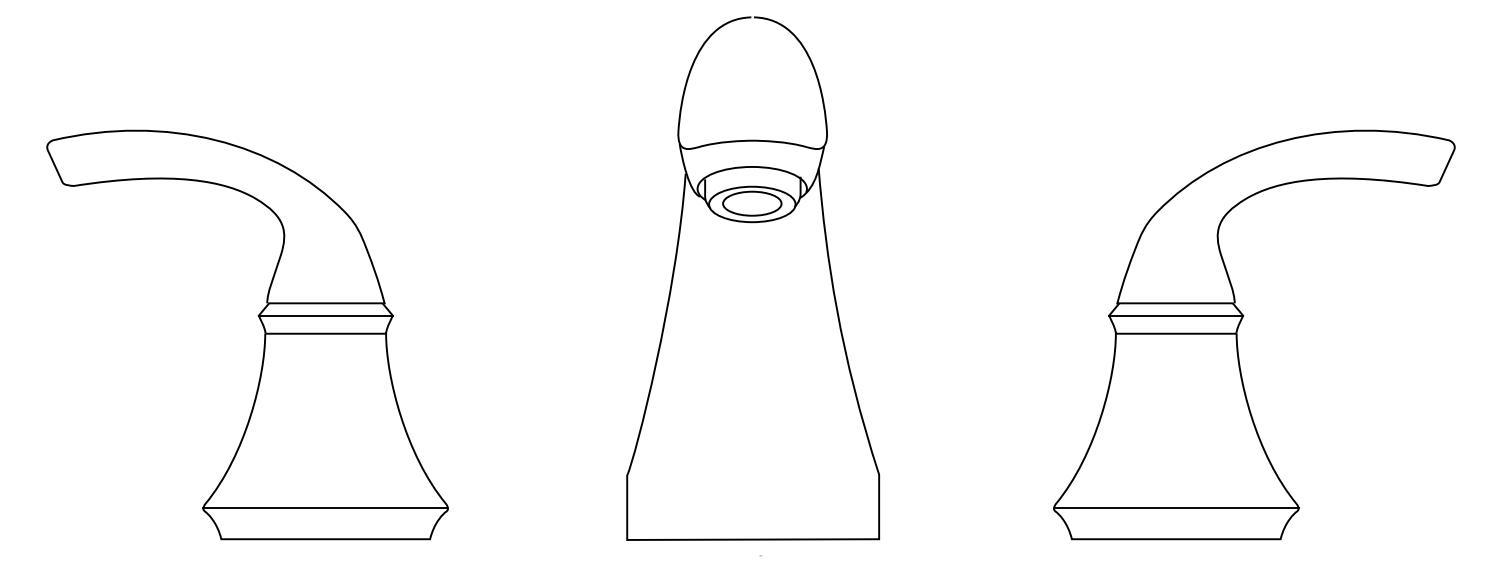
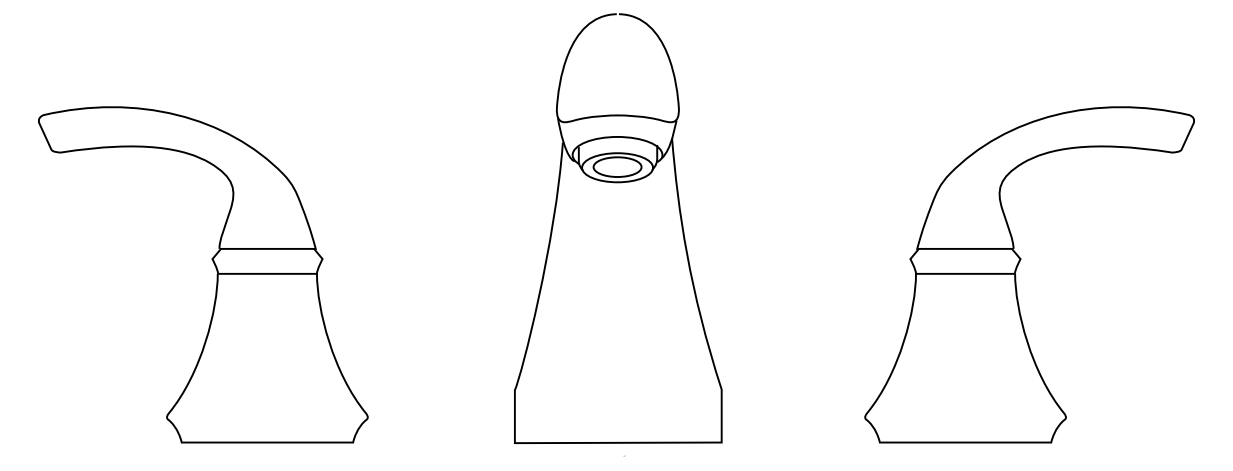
line: (325, 316) -> (267, 259), removed
line: (1176, 316) -> (965, 259), removed
line: (324, 507) -> (266, 416), removed
line: (1176, 507) -> (965, 416), removed

